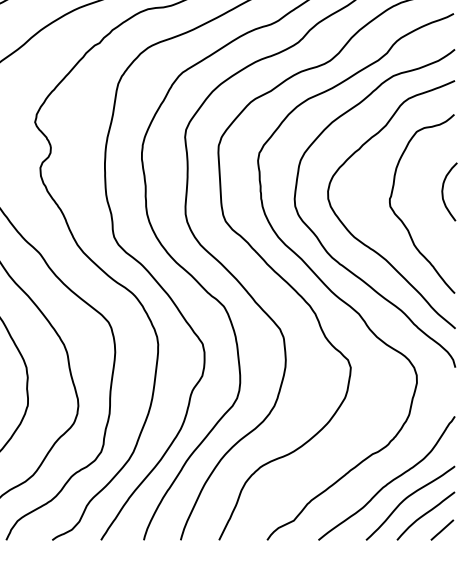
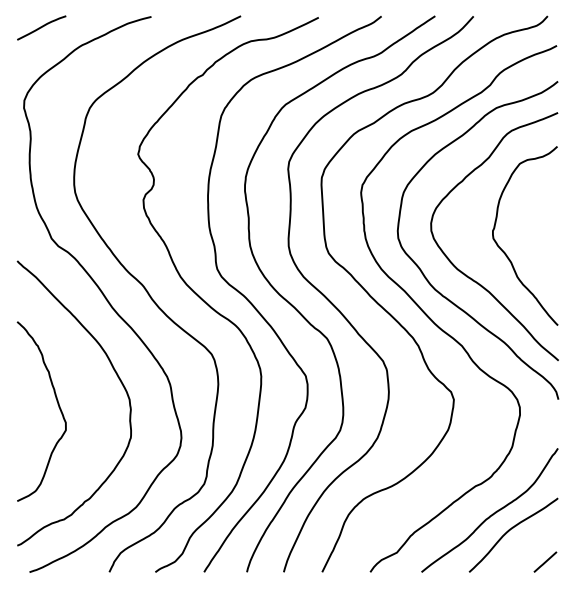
curve: (443, 191) -> (546, 223), removed
curve: (425, 515) -> (528, 547), removed

